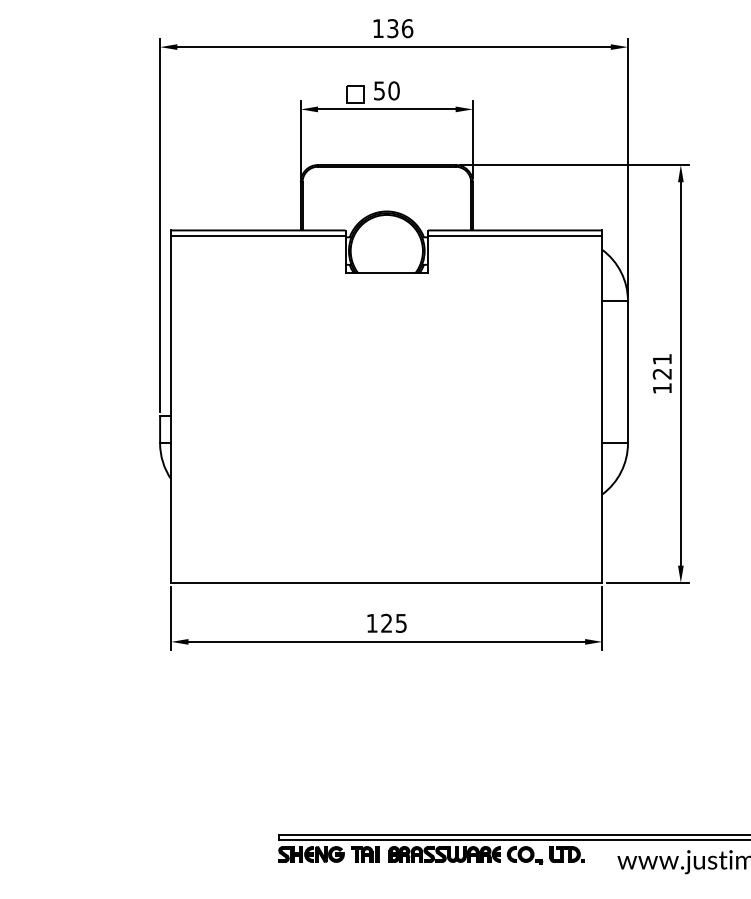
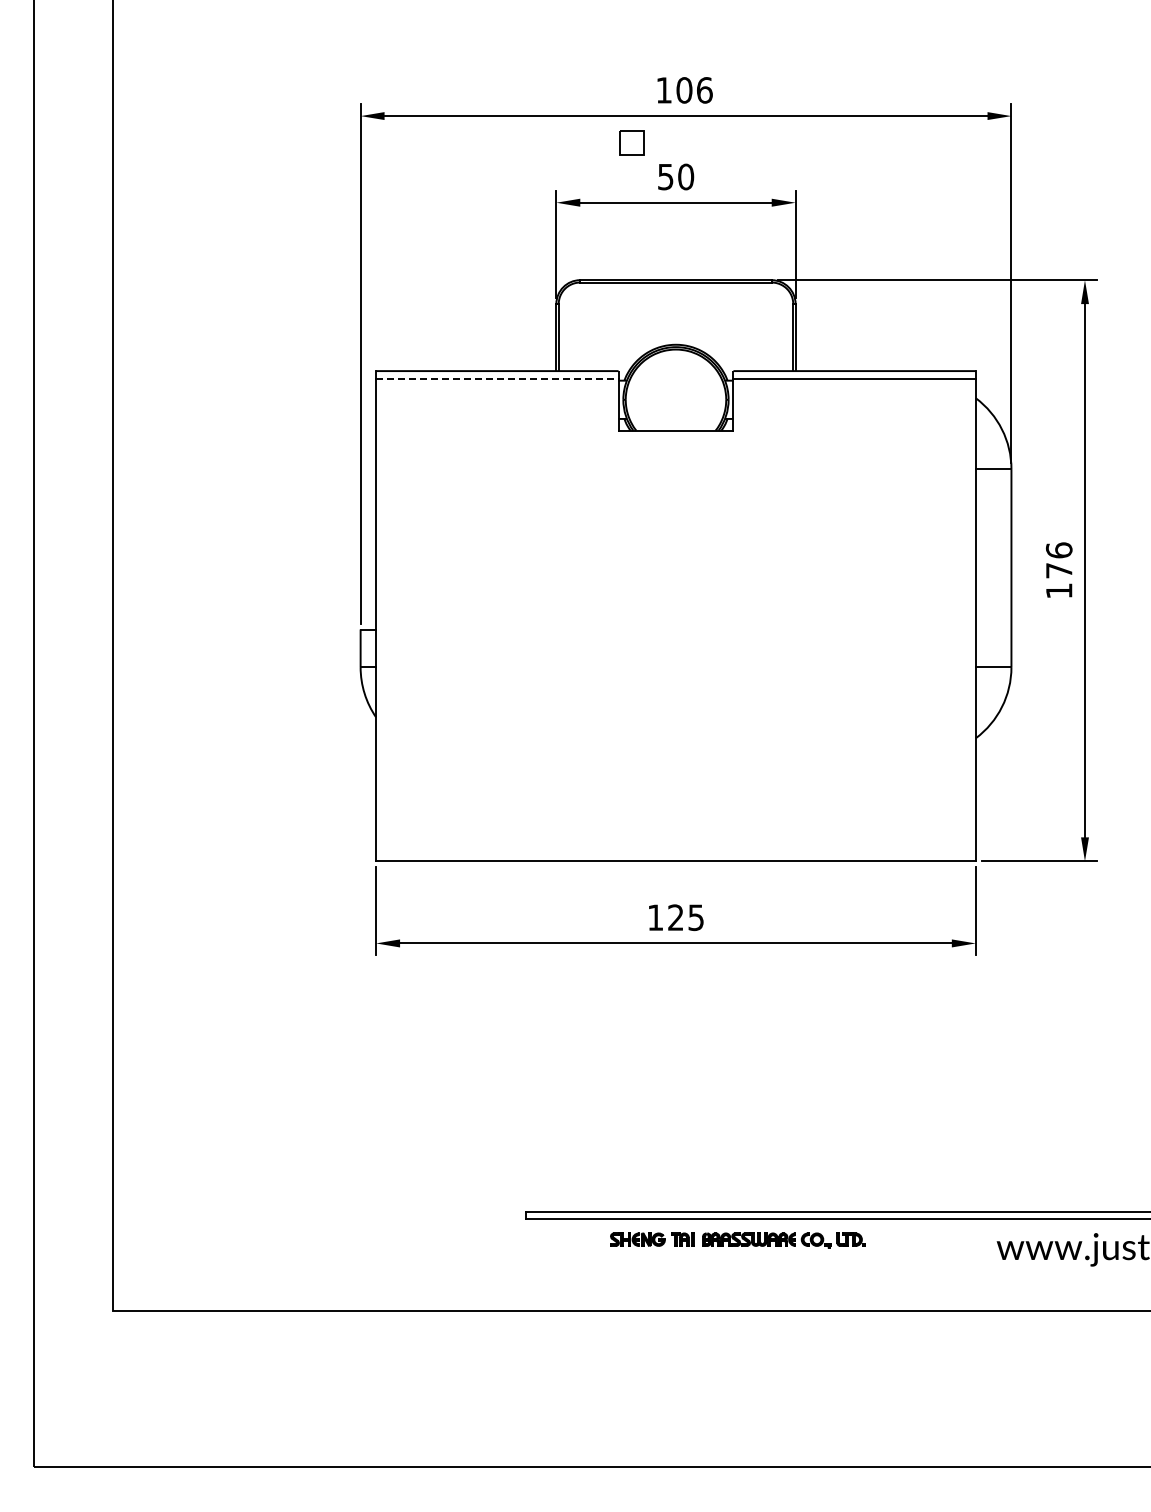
text: (392, 28) -> (684, 90), 136 -> 106
part: (354, 94) -> (631, 142), moved
line: (258, 235) -> (497, 378), solid -> dashed
text: (661, 366) -> (1058, 560), 121 -> 176
part: (431, 855) -> (737, 1240), size x0.6

